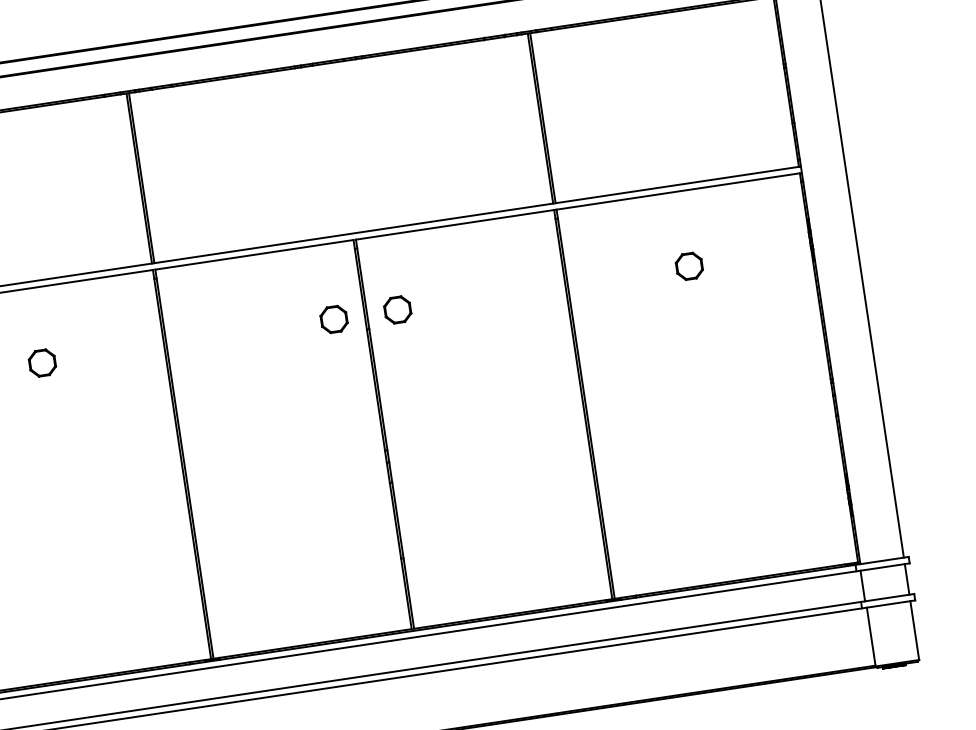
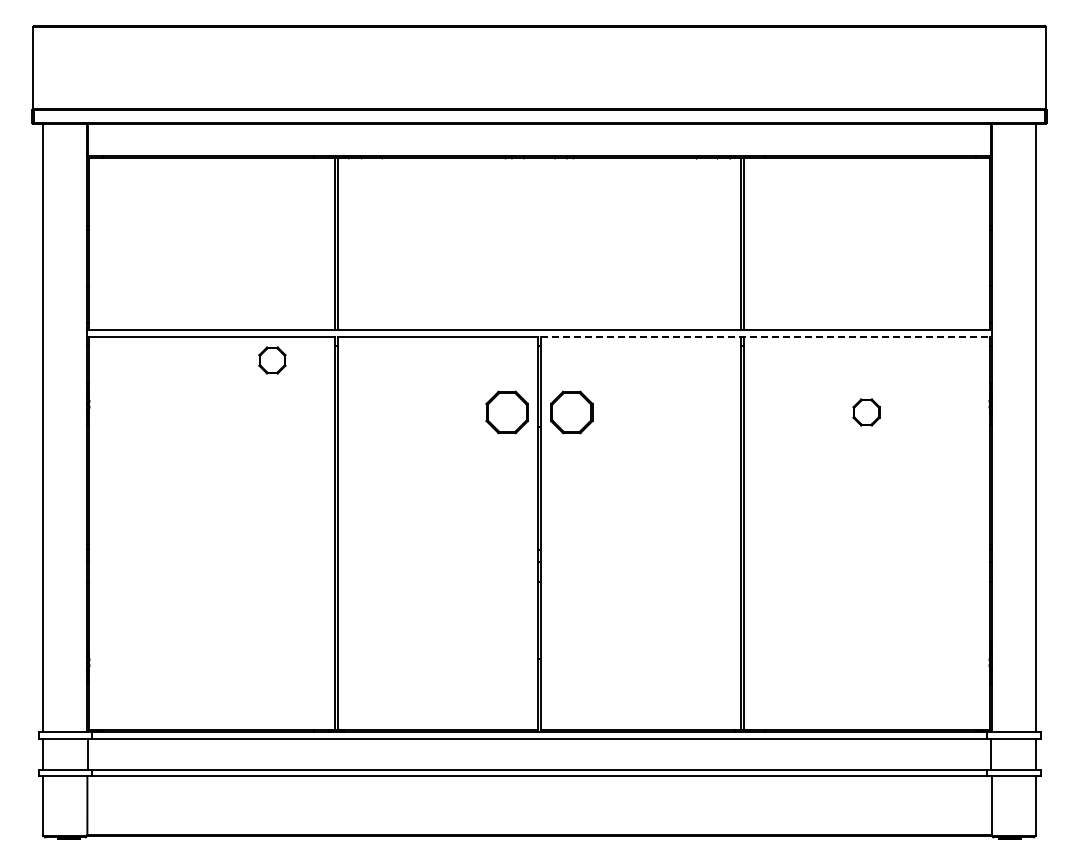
line: (578, 206) -> (765, 336), solid -> dashed
part: (397, 310) -> (571, 412), size x1.6
part: (334, 319) -> (507, 412), size x1.6
part: (42, 363) -> (272, 360), moved

